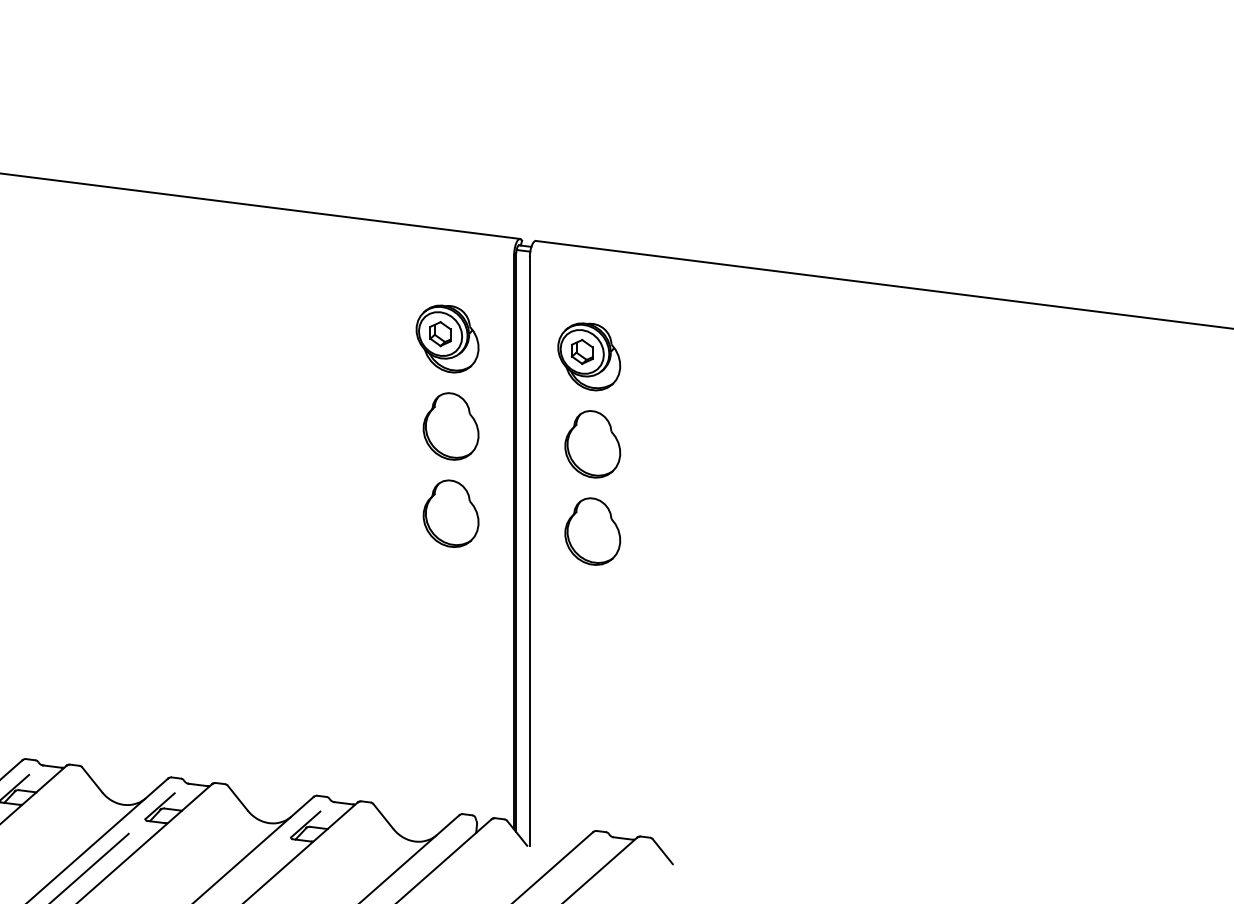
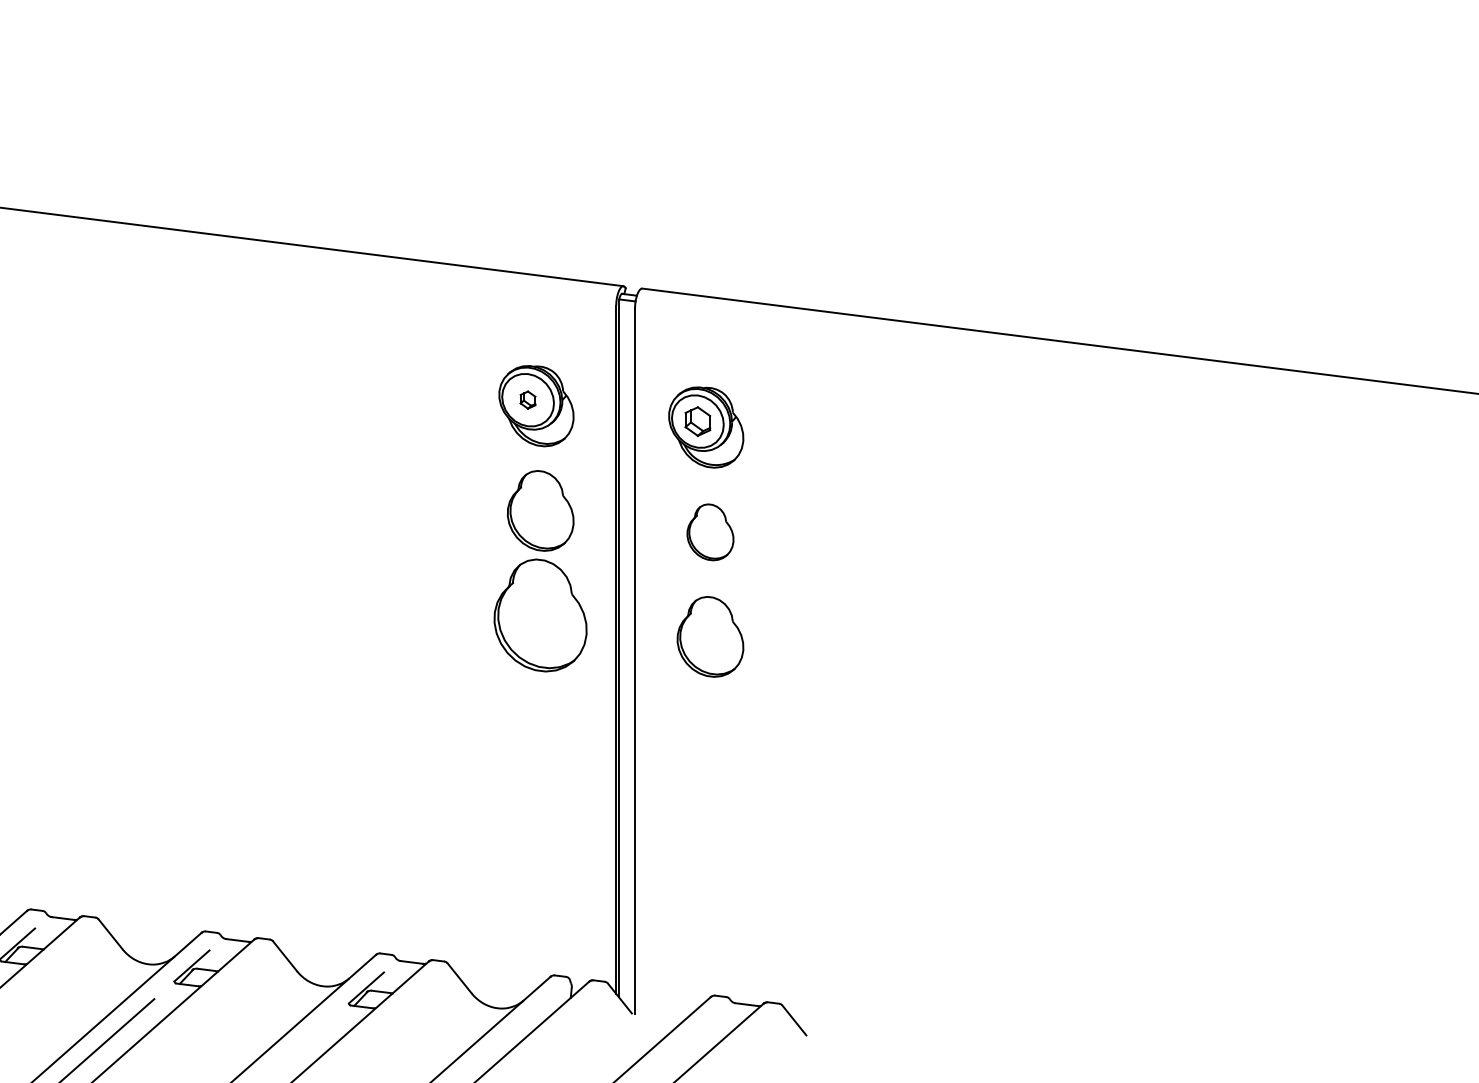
part: (440, 333) -> (527, 399), size x0.6
part: (592, 444) -> (710, 532), size x0.7
part: (450, 513) -> (540, 615), size x1.4

